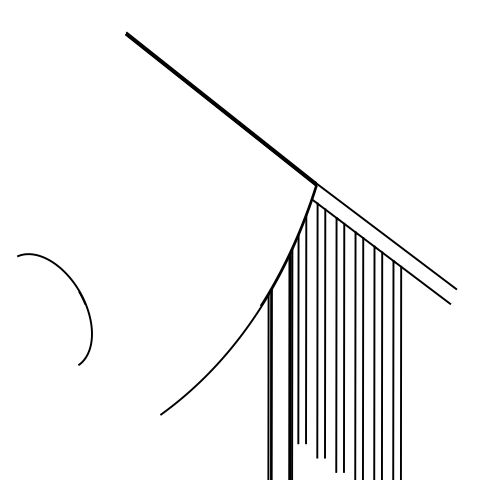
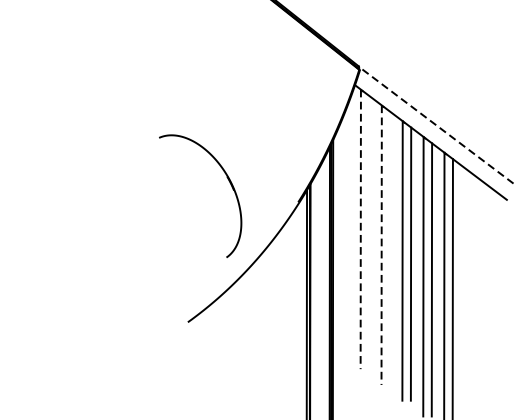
line: (386, 236) -> (436, 125), solid -> dashed
part: (80, 296) -> (228, 181), moved
line: (306, 329) -> (348, 228), removed
line: (317, 330) -> (360, 229), solid -> dashed
line: (325, 333) -> (369, 232), removed
line: (298, 339) -> (339, 239), removed
line: (336, 344) -> (381, 244), solid -> dashed
line: (343, 347) -> (389, 247), removed

